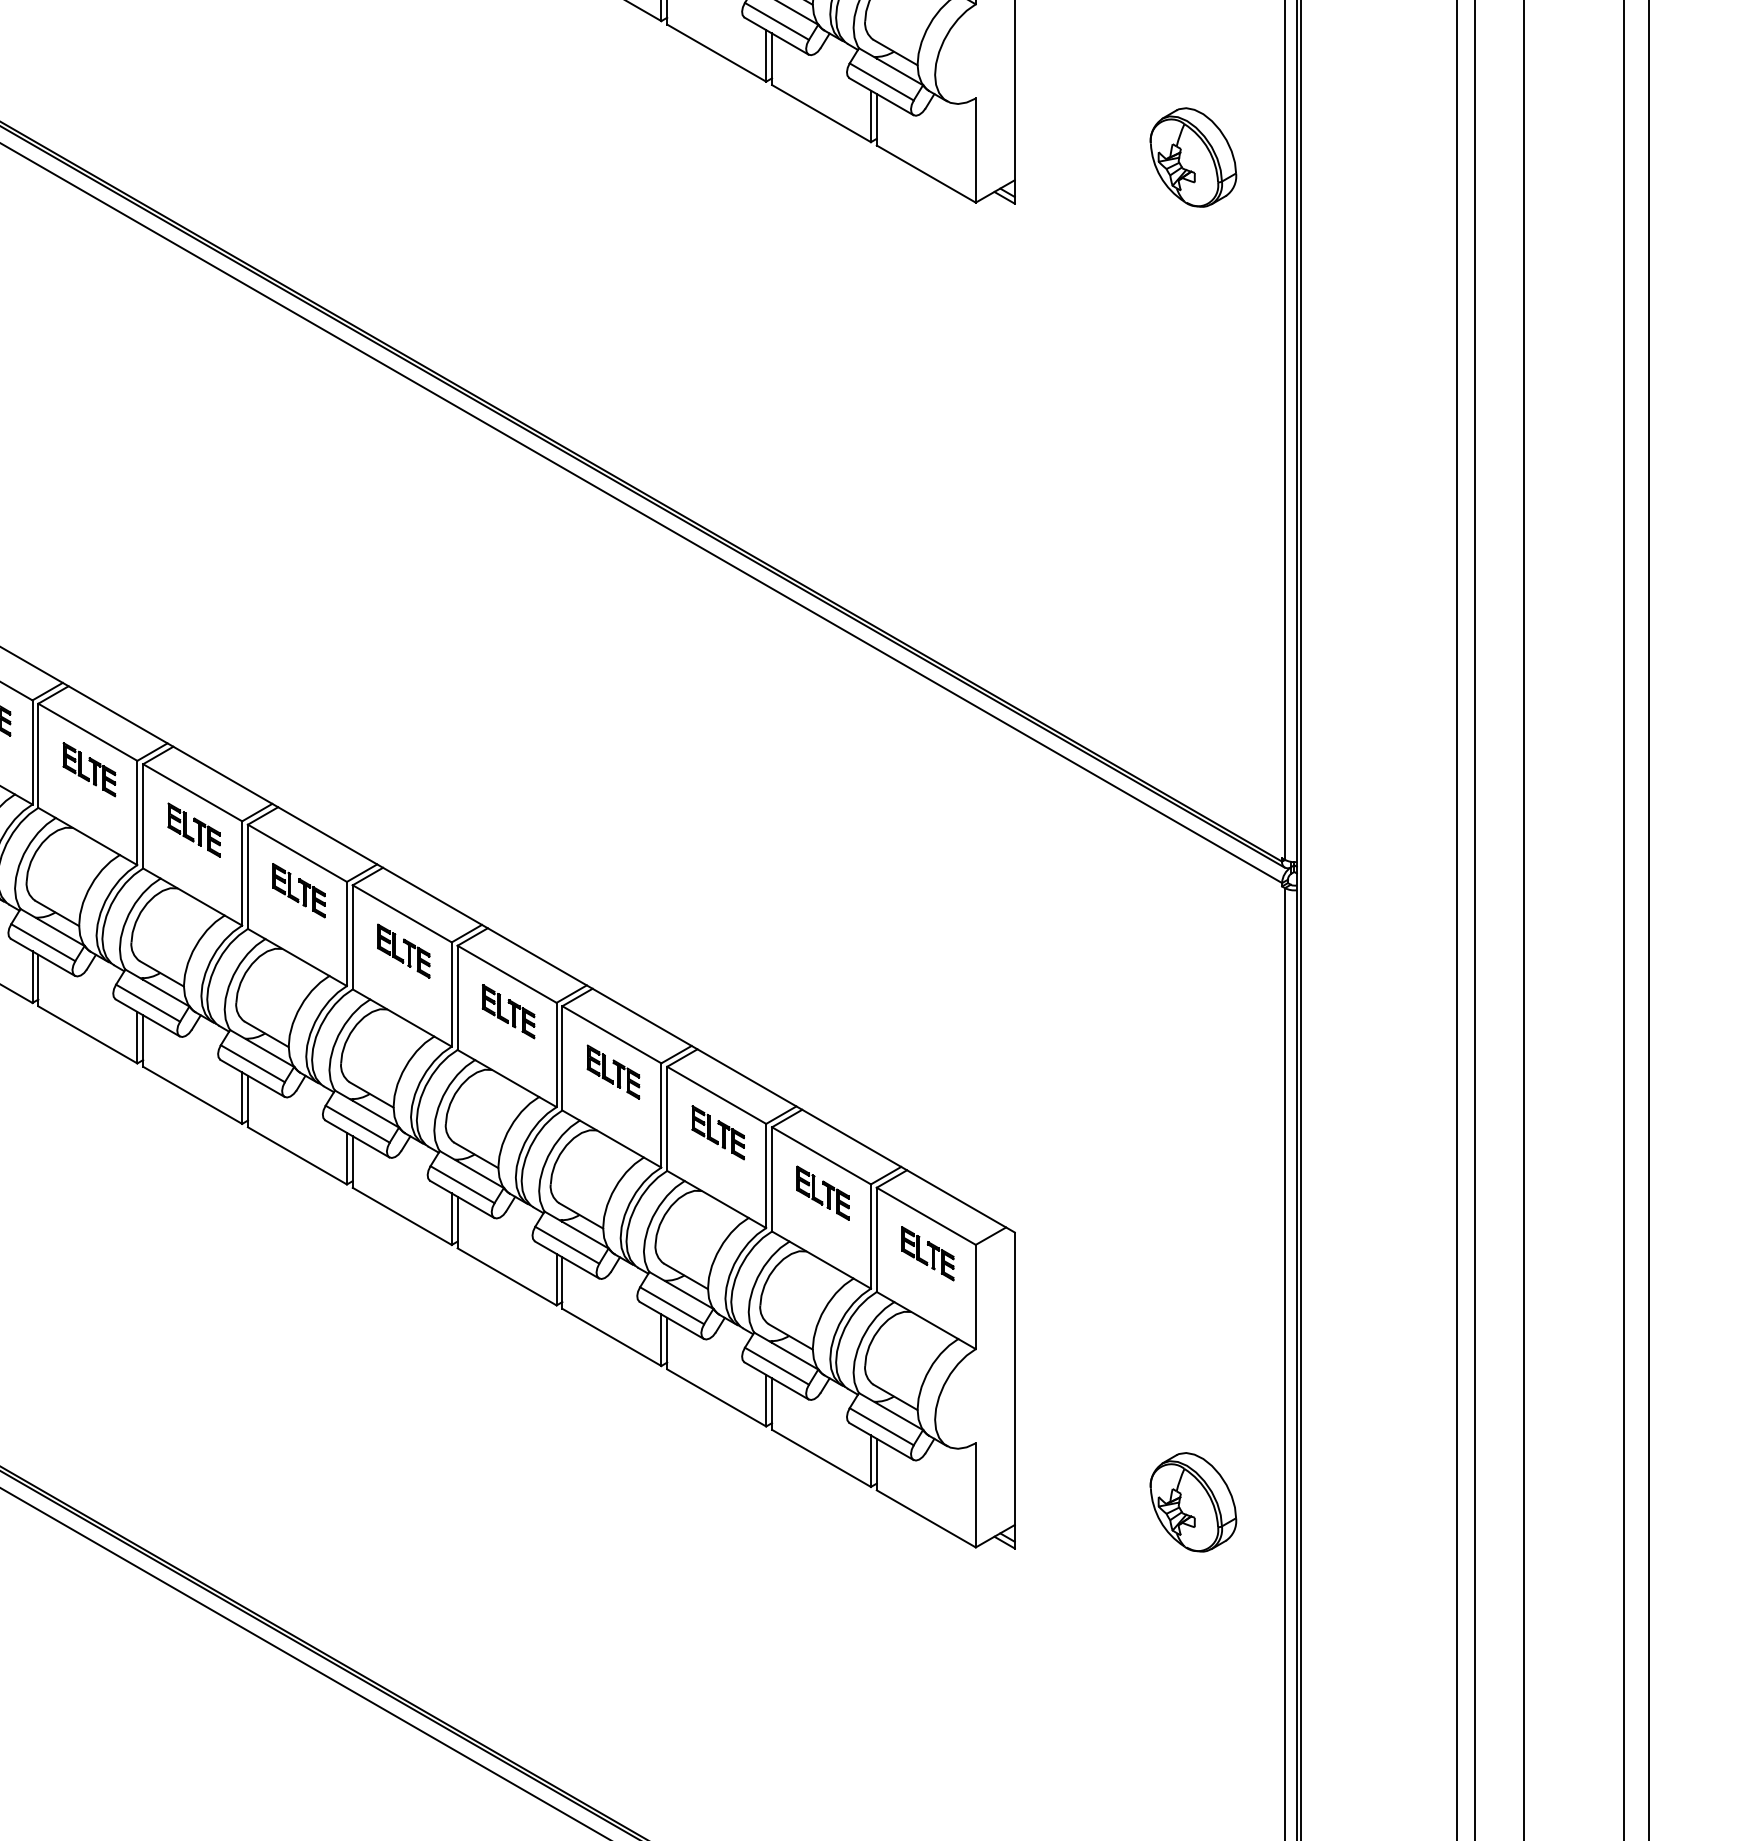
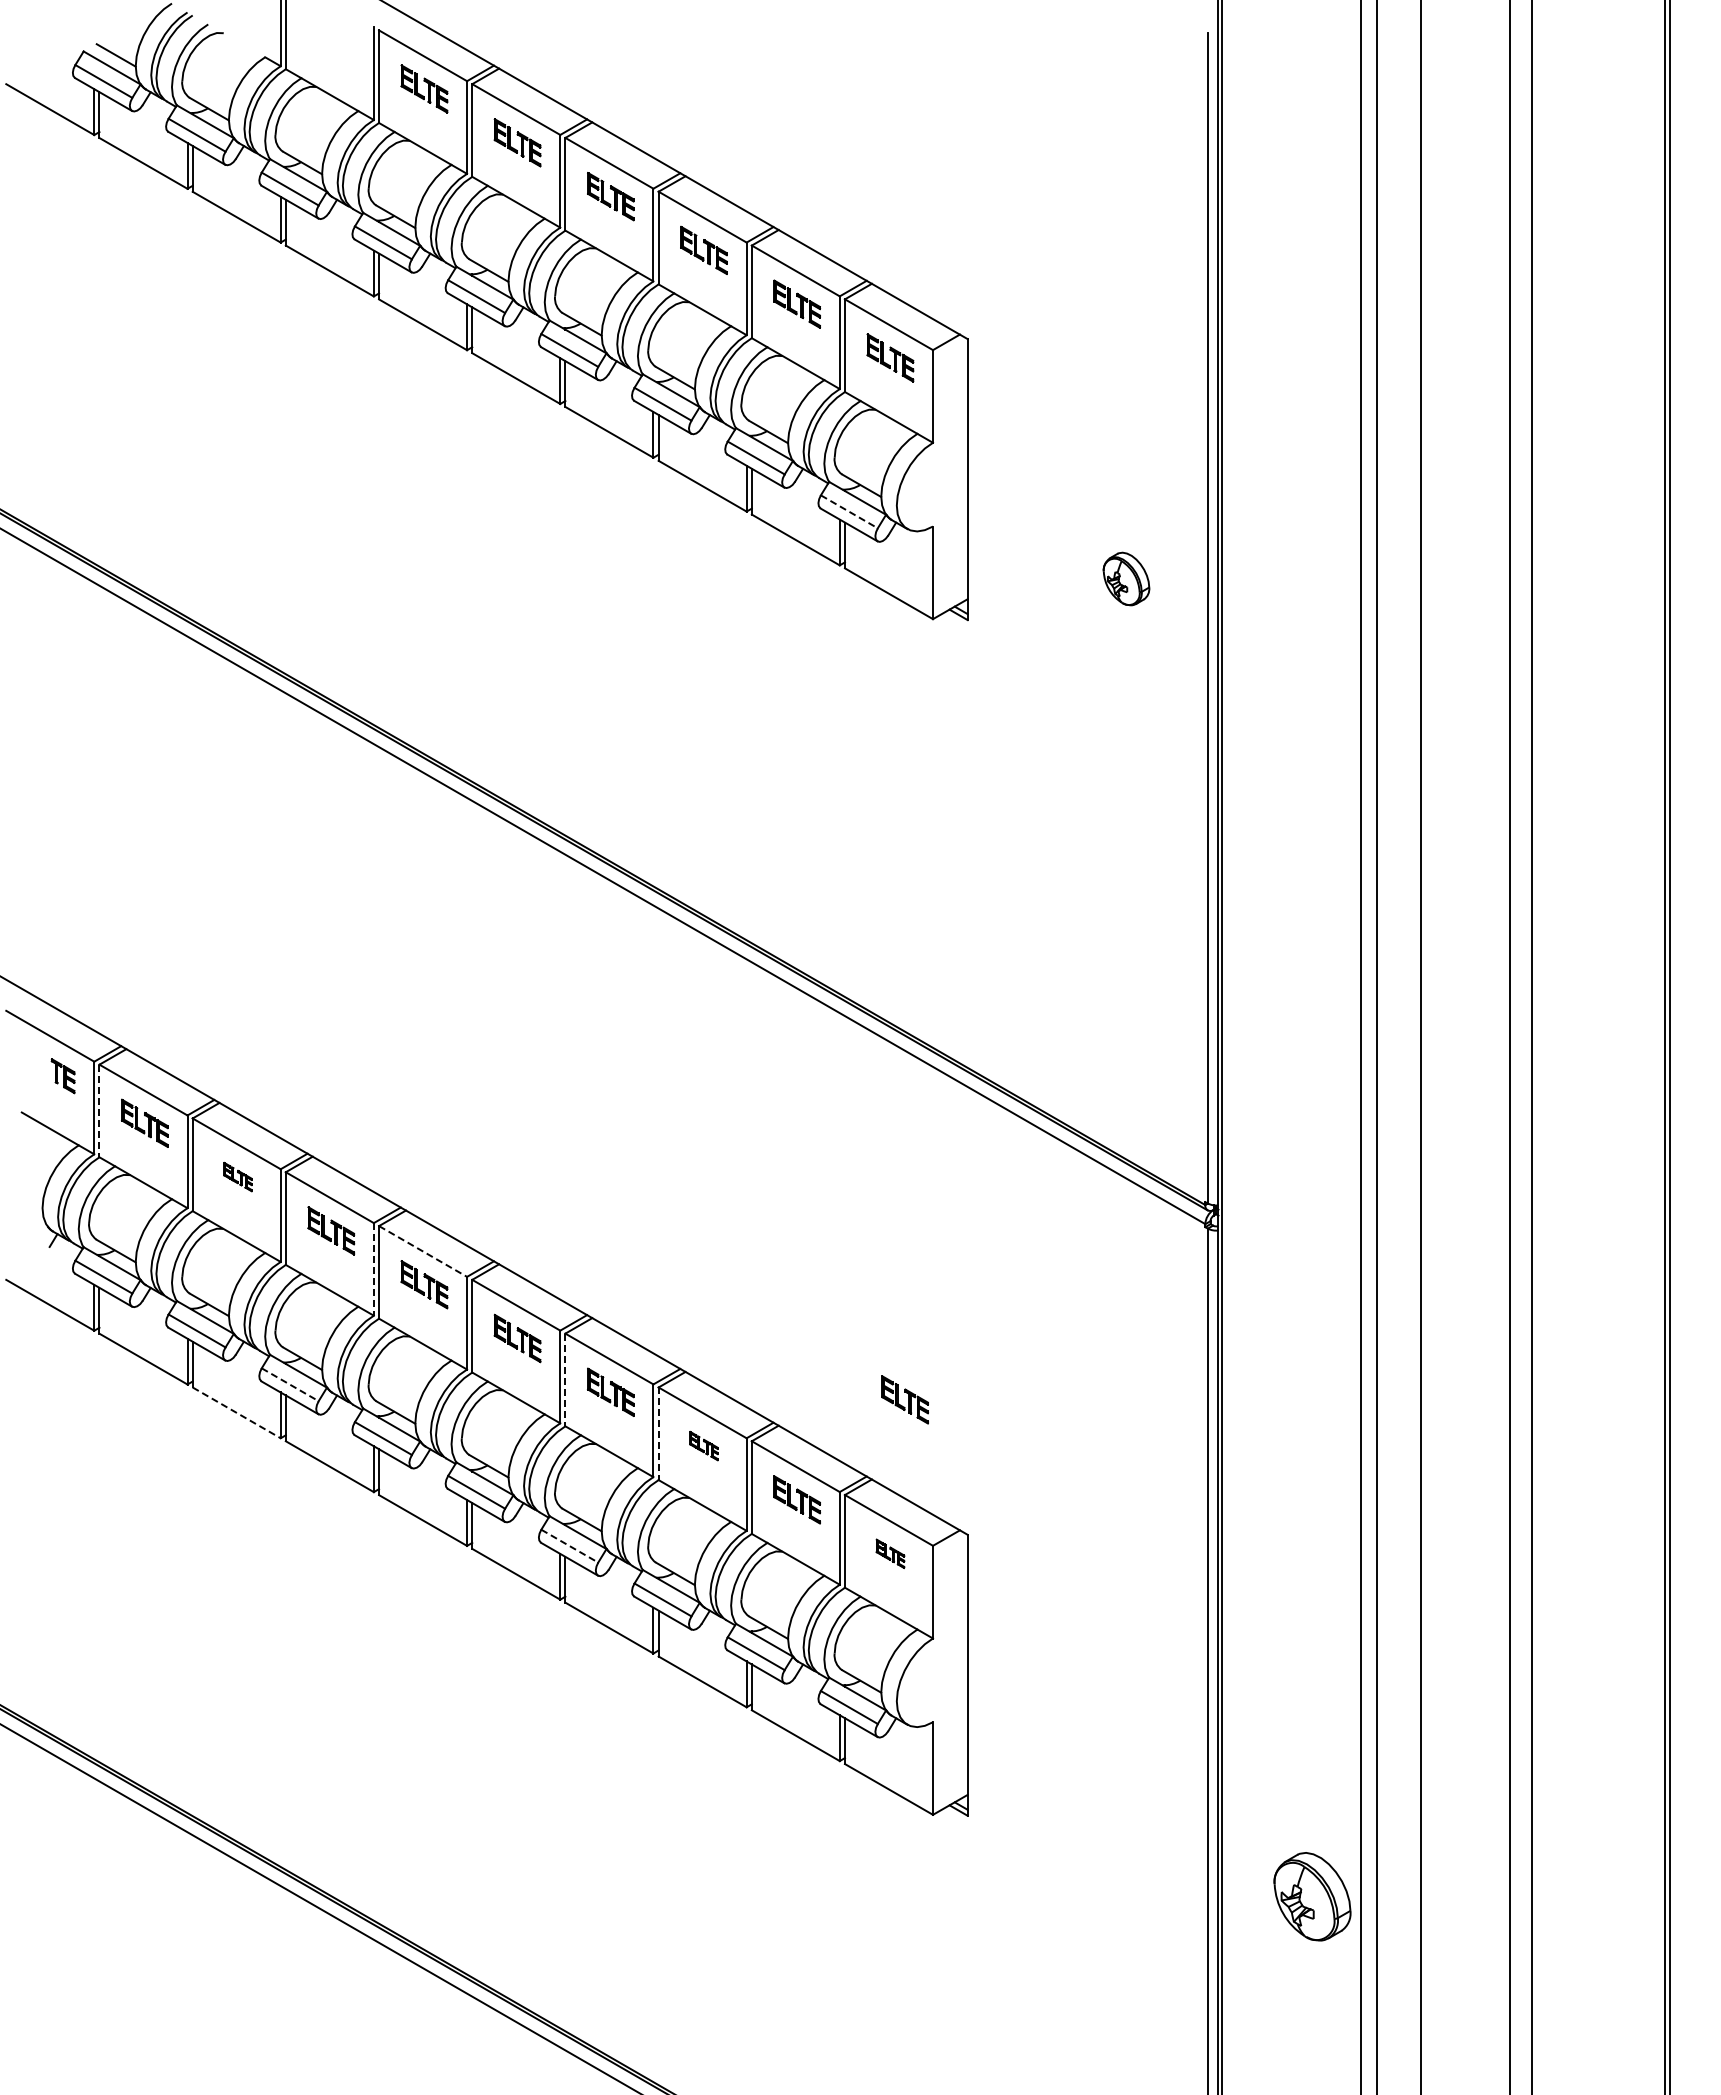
line: (881, 81) -> (849, 511), solid -> dashed
part: (1193, 156) -> (1126, 578), size x0.6
line: (38, 756) -> (99, 1111), solid -> dashed
part: (193, 829) -> (237, 1176), size x0.6
line: (402, 913) -> (423, 1251), solid -> dashed
line: (346, 934) -> (373, 1269), solid -> dashed
line: (562, 1058) -> (565, 1380), solid -> dashed
line: (253, 1063) -> (290, 1384), solid -> dashed
part: (943, 1080) -> (904, 1399), added
line: (192, 1094) -> (236, 1412), solid -> dashed
line: (667, 1119) -> (658, 1434), solid -> dashed
part: (717, 1132) -> (703, 1445), size x0.6
line: (566, 1245) -> (569, 1546), solid -> dashed
part: (928, 1253) -> (890, 1553), size x0.6
part: (1193, 1502) -> (1312, 1896), moved

